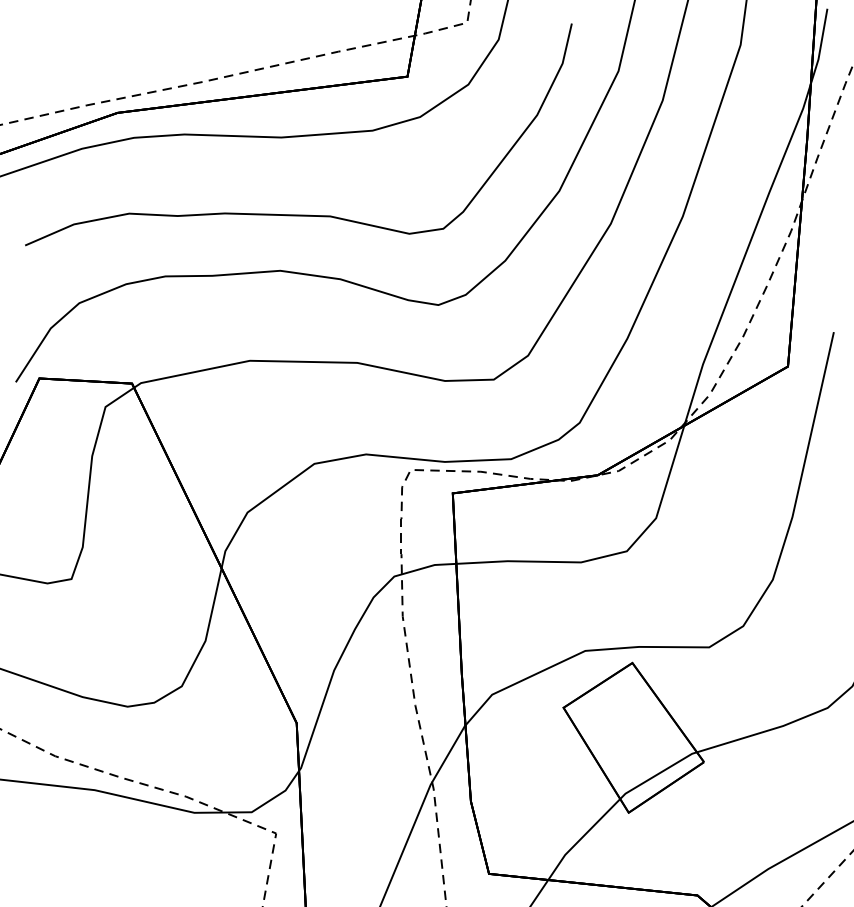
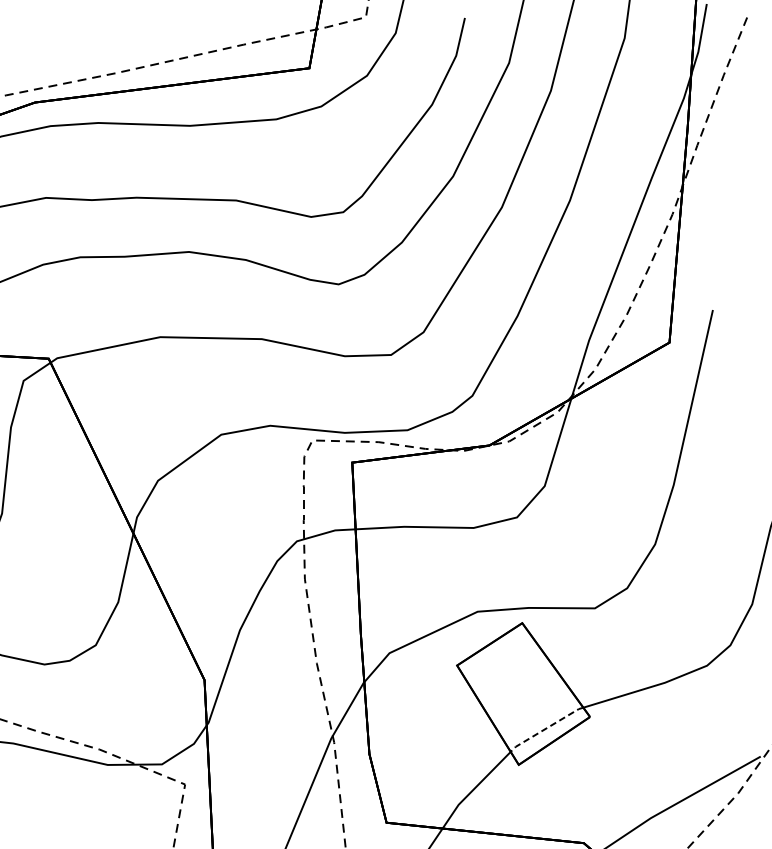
line: (657, 774) -> (546, 728), solid -> dashed

